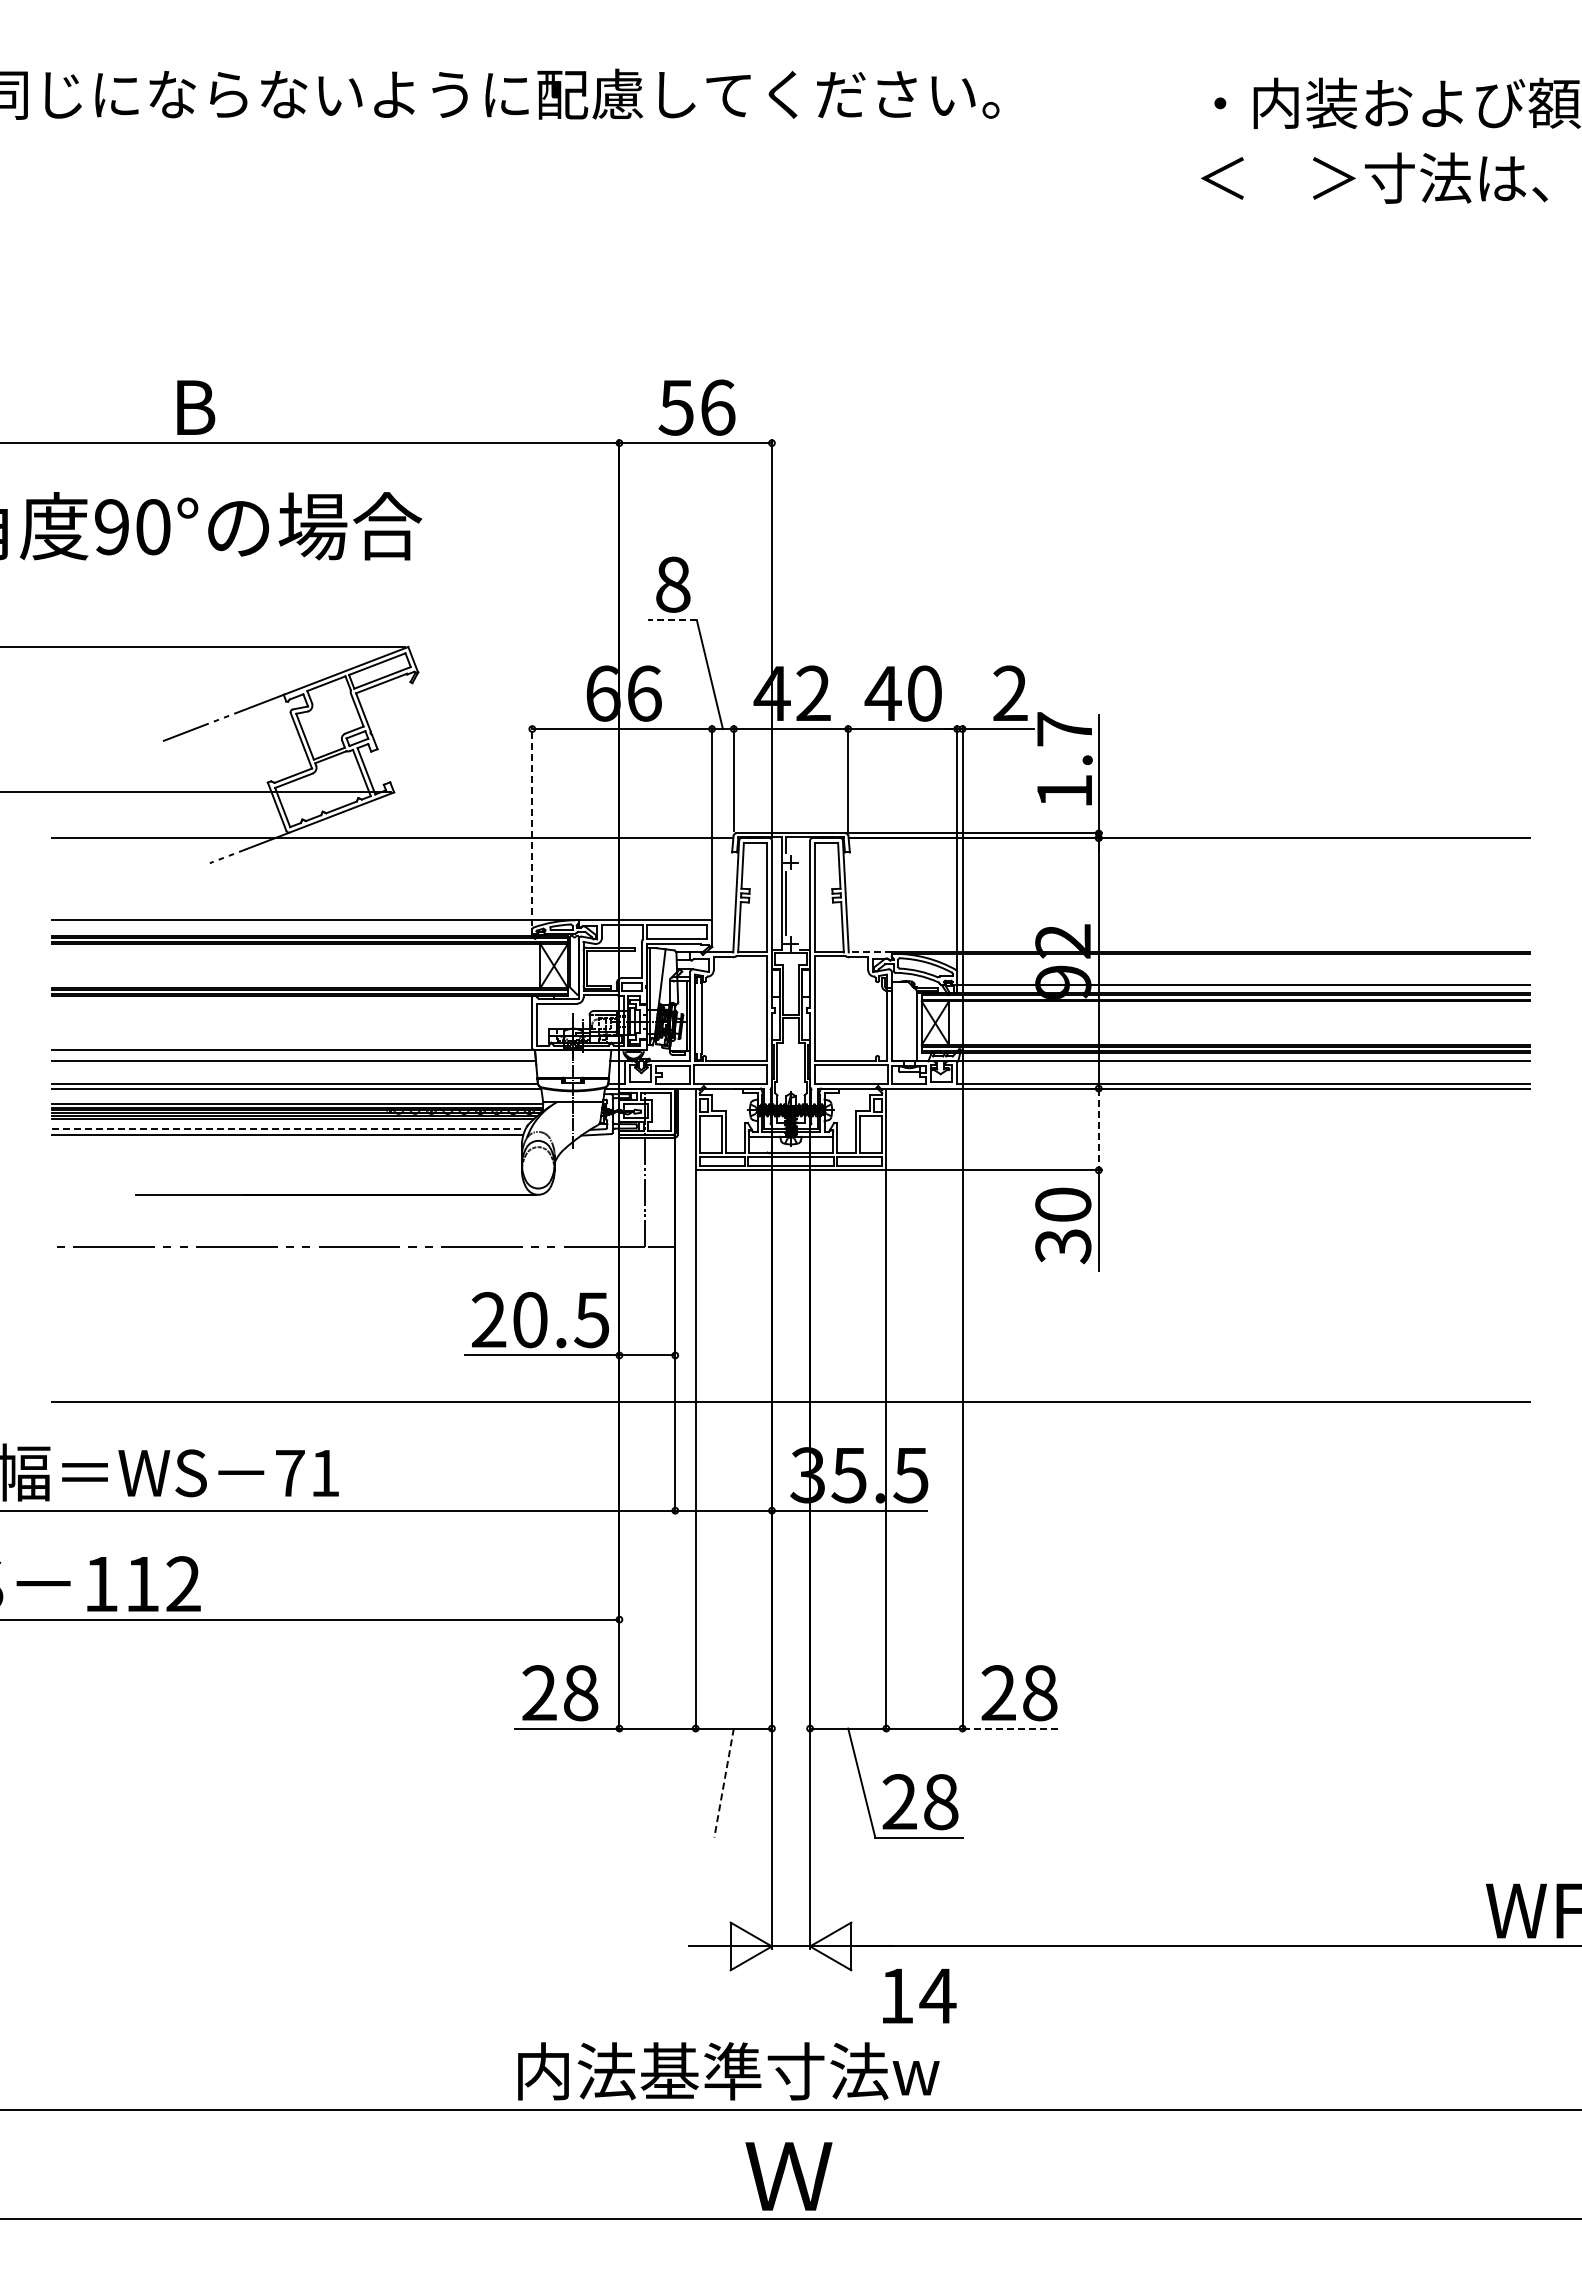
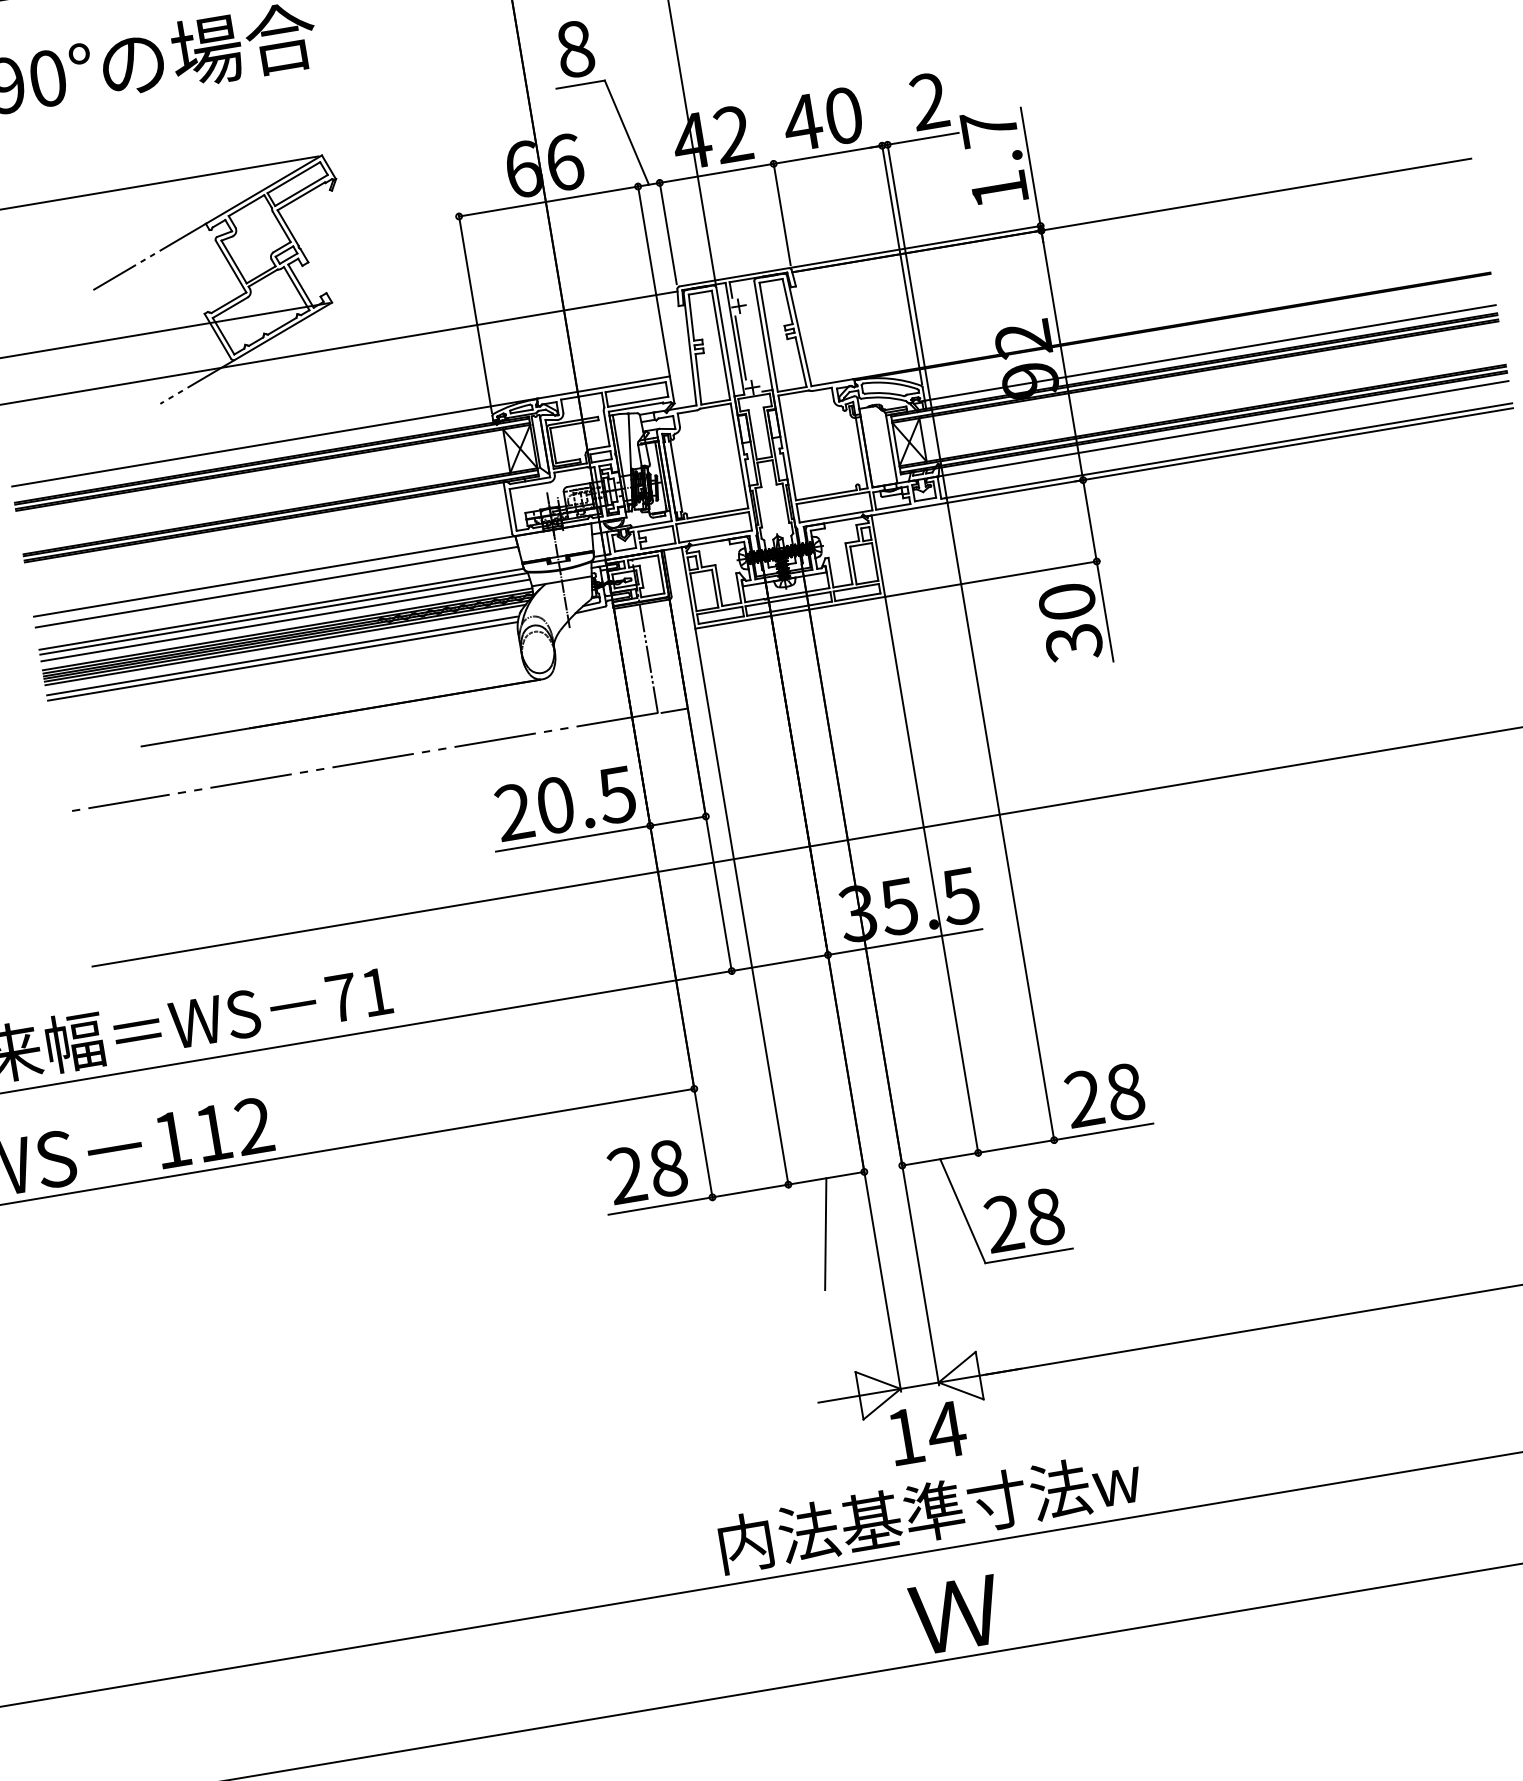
line: (672, 620) -> (580, 85), dashed -> solid
line: (532, 826) -> (475, 313), dashed -> solid
line: (870, 952) -> (833, 382), dashed -> solid
line: (296, 1095) -> (285, 620), added
line: (287, 1129) -> (282, 656), dashed -> solid
line: (1098, 1129) -> (1089, 520), dashed -> solid
line: (1012, 1728) -> (1103, 1131), dashed -> solid
line: (724, 1783) -> (826, 1234), dashed -> solid
text: (919, 1996) -> (928, 1433), moved
text: (728, 2071) -> (929, 1512), moved

